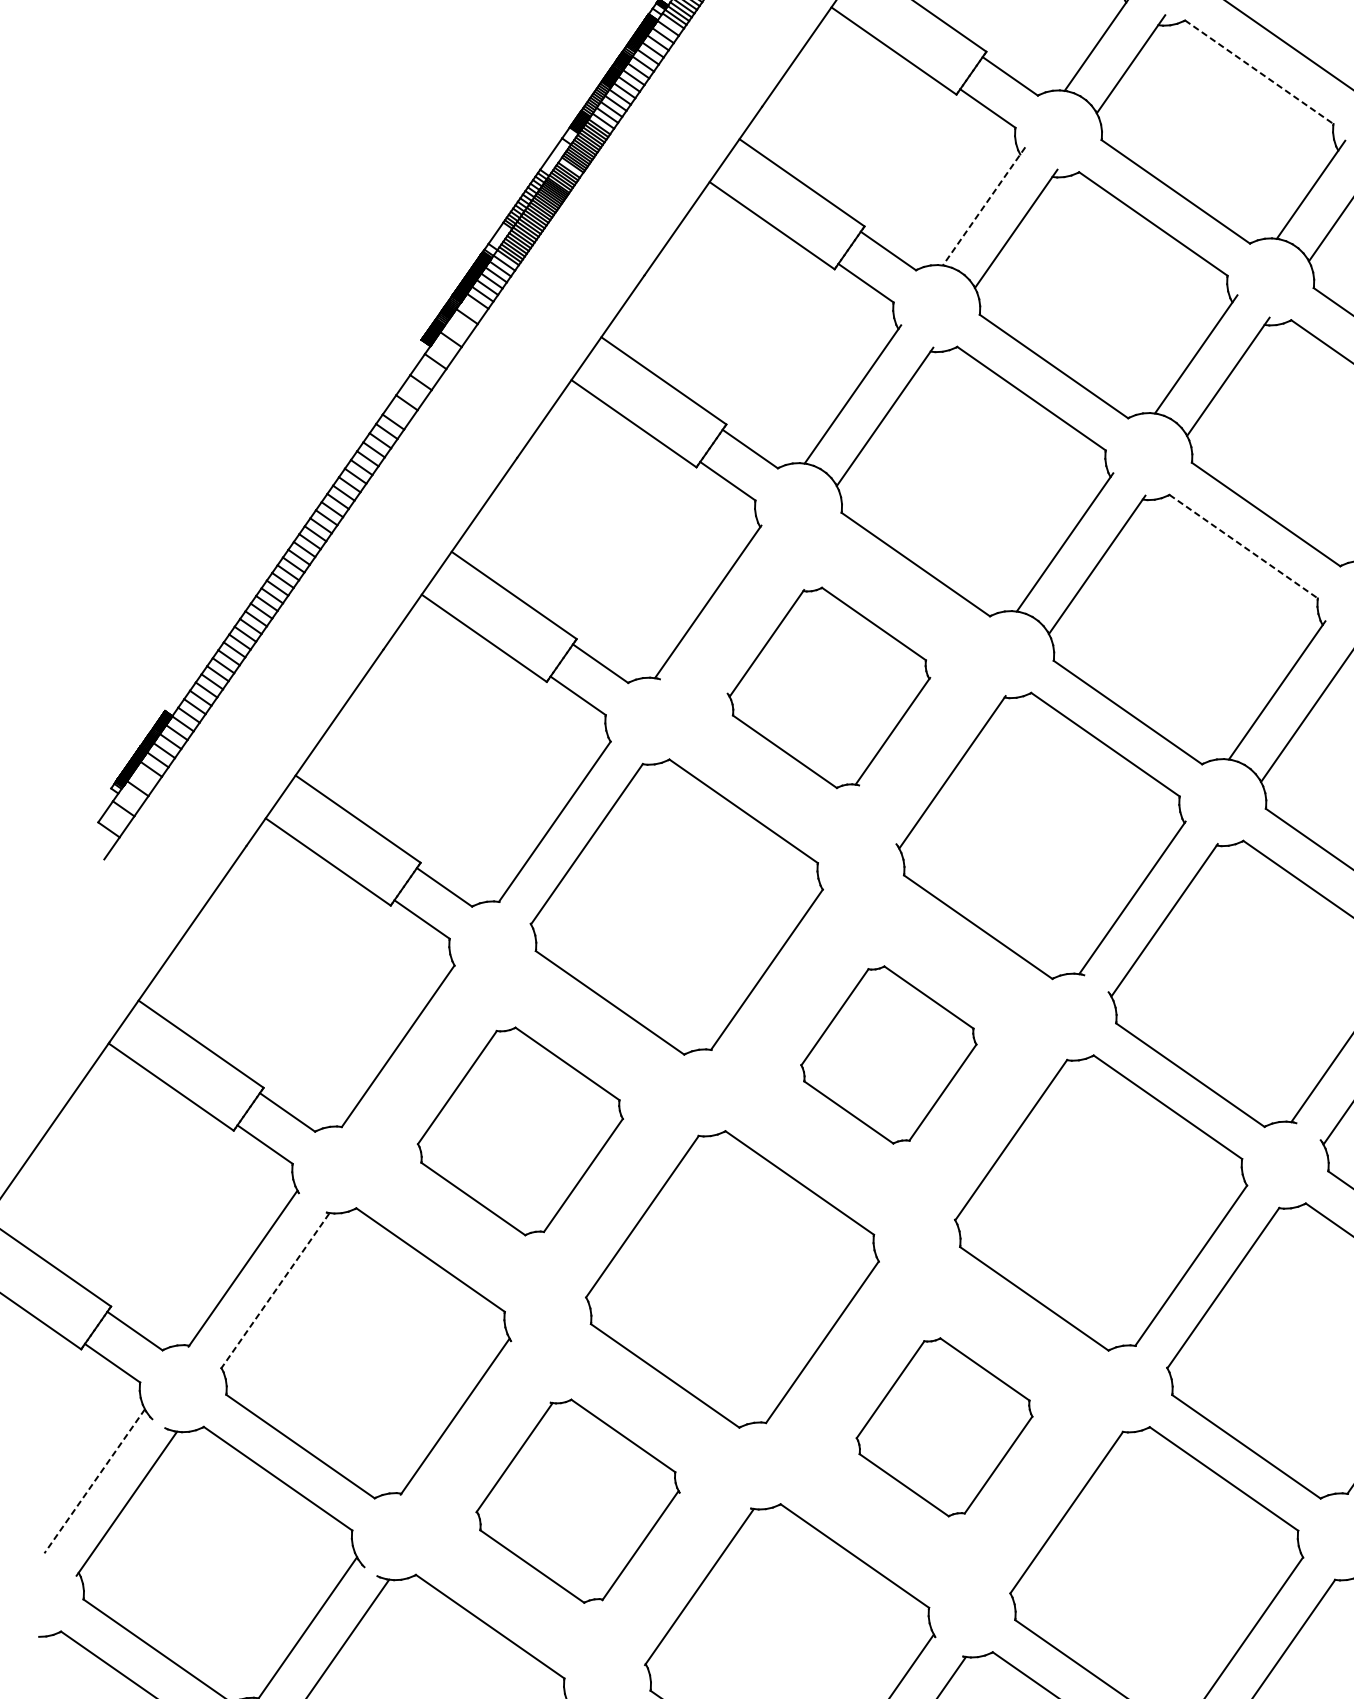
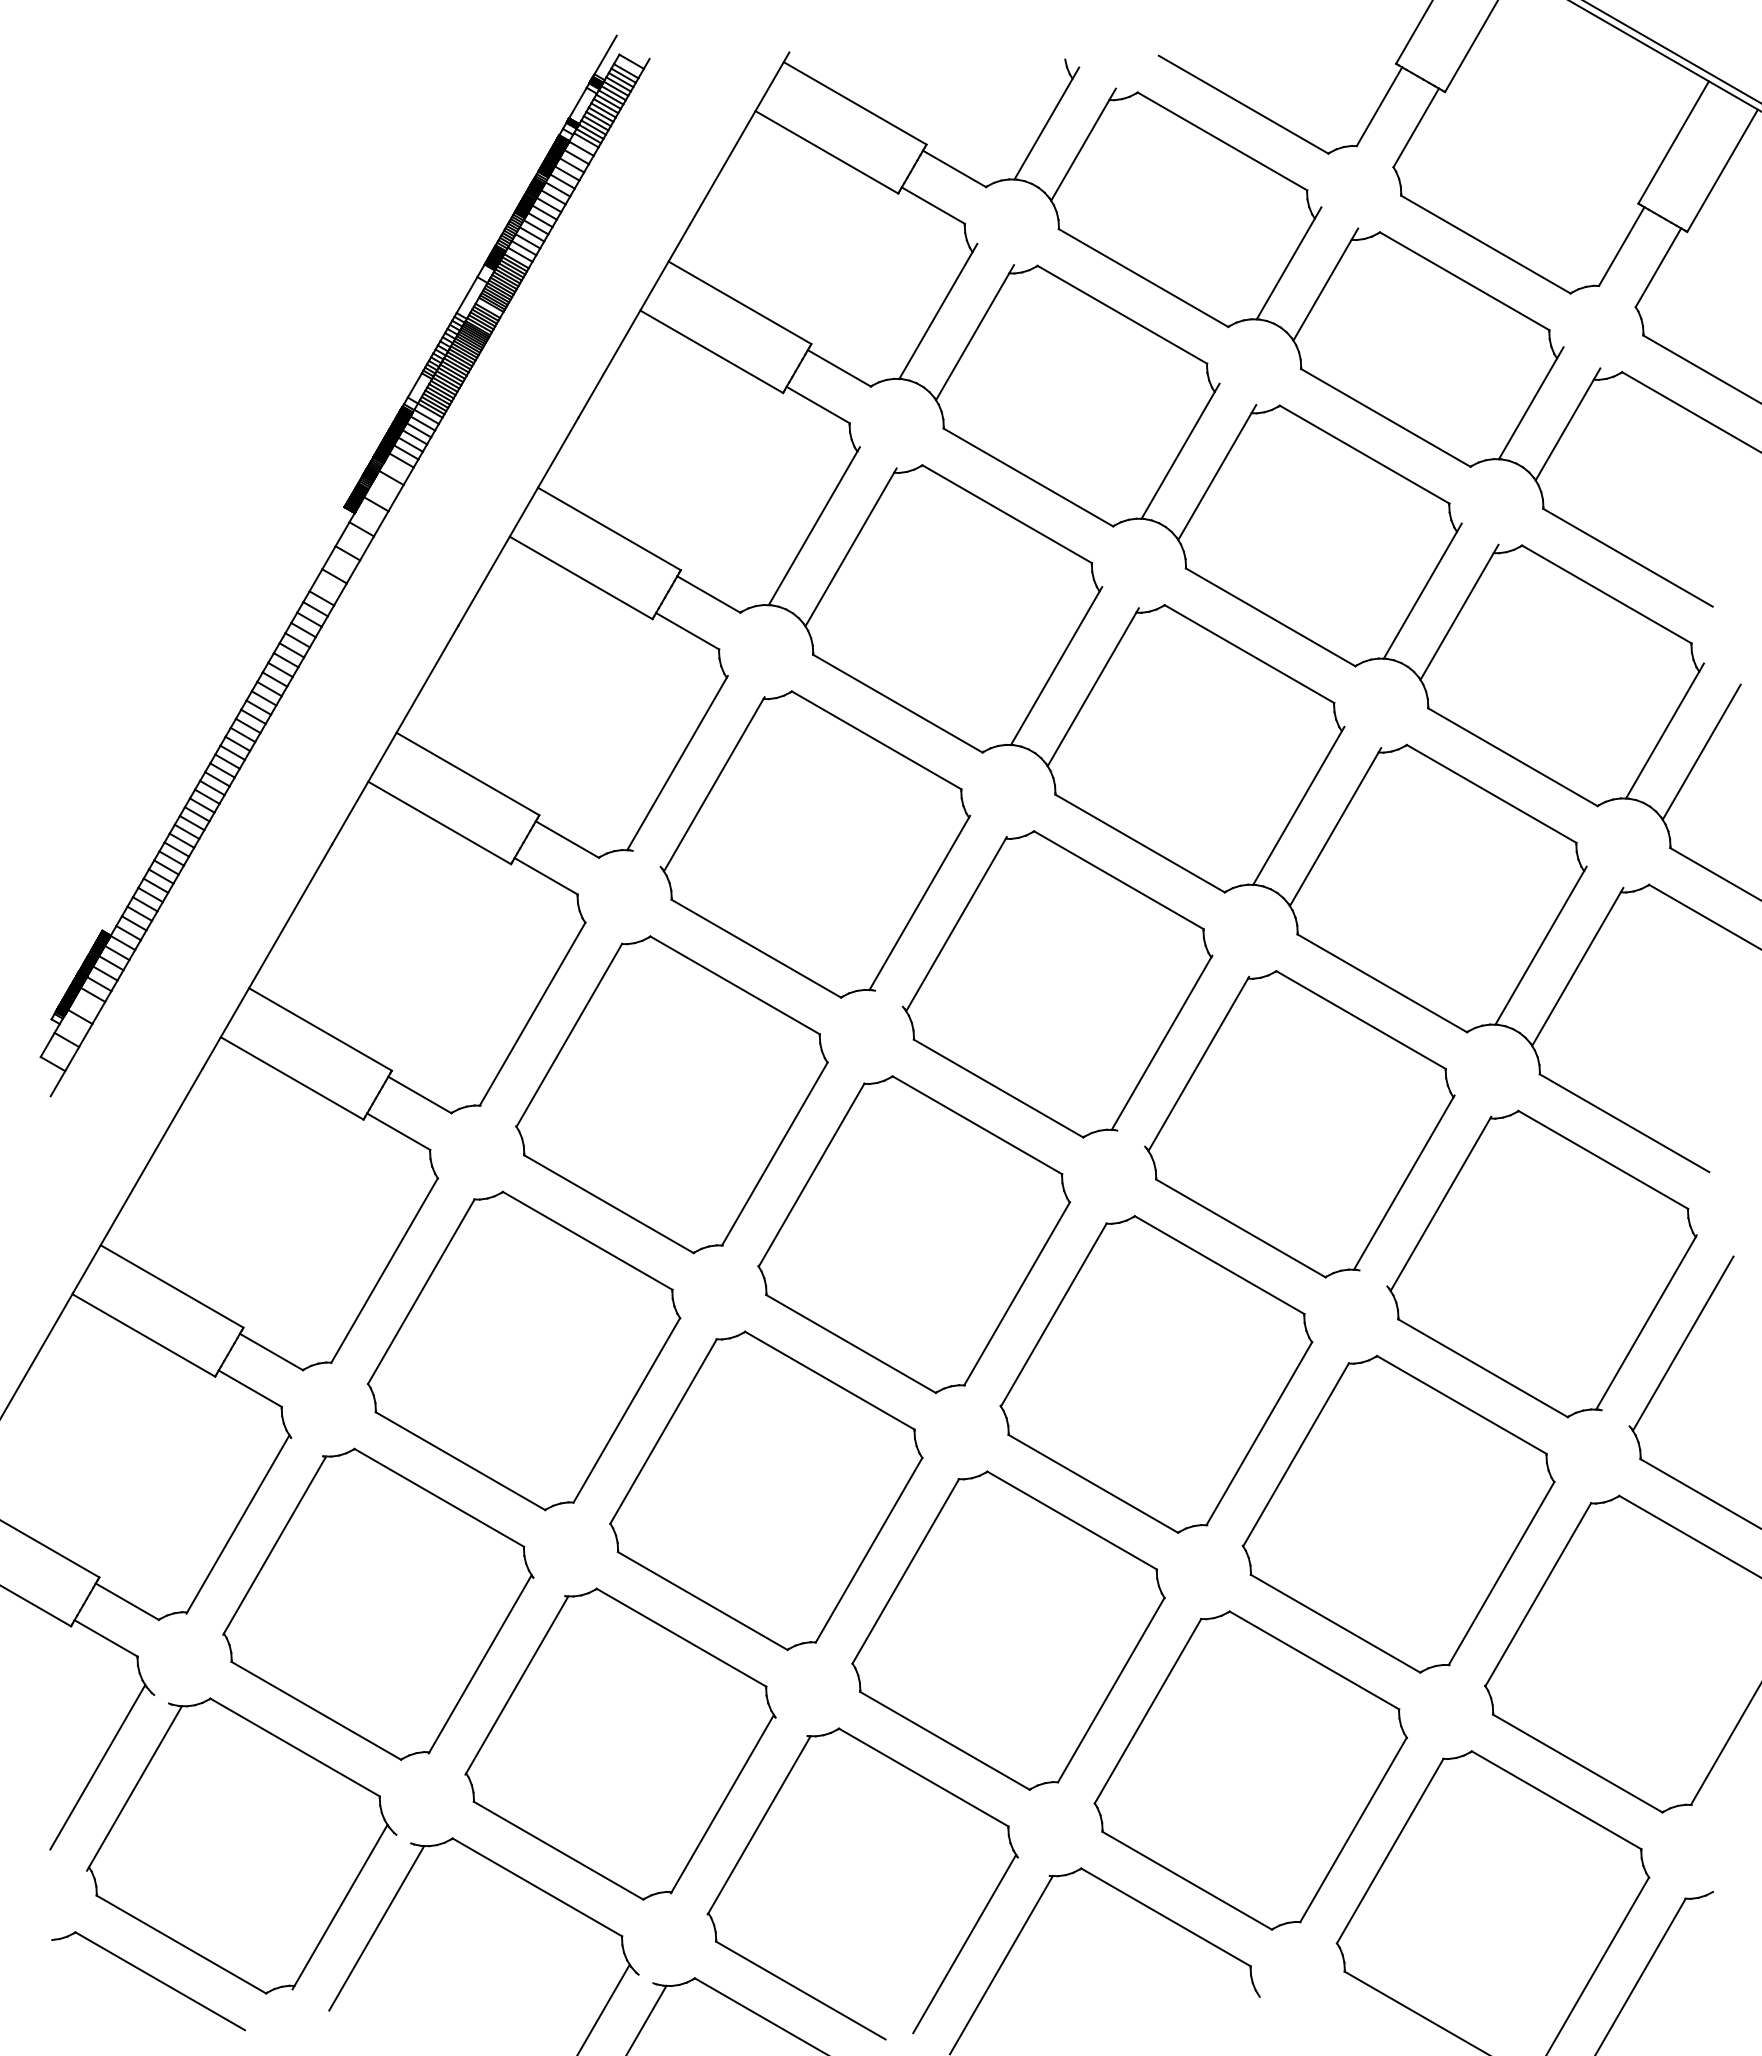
line: (1259, 72) -> (1222, 141), dashed -> solid
line: (984, 206) -> (938, 311), dashed -> solid
line: (1243, 547) -> (1249, 654), dashed -> solid
part: (828, 687) -> (815, 844), size x1.43
part: (888, 1054) -> (913, 1234), size x1.67
part: (520, 1131) -> (524, 1350), size x1.43
line: (275, 1290) -> (274, 1545), dashed -> solid
part: (944, 1427) -> (1008, 1630), size x1.67
line: (94, 1481) -> (97, 1767), dashed -> solid
part: (578, 1500) -> (620, 1743), size x1.43

